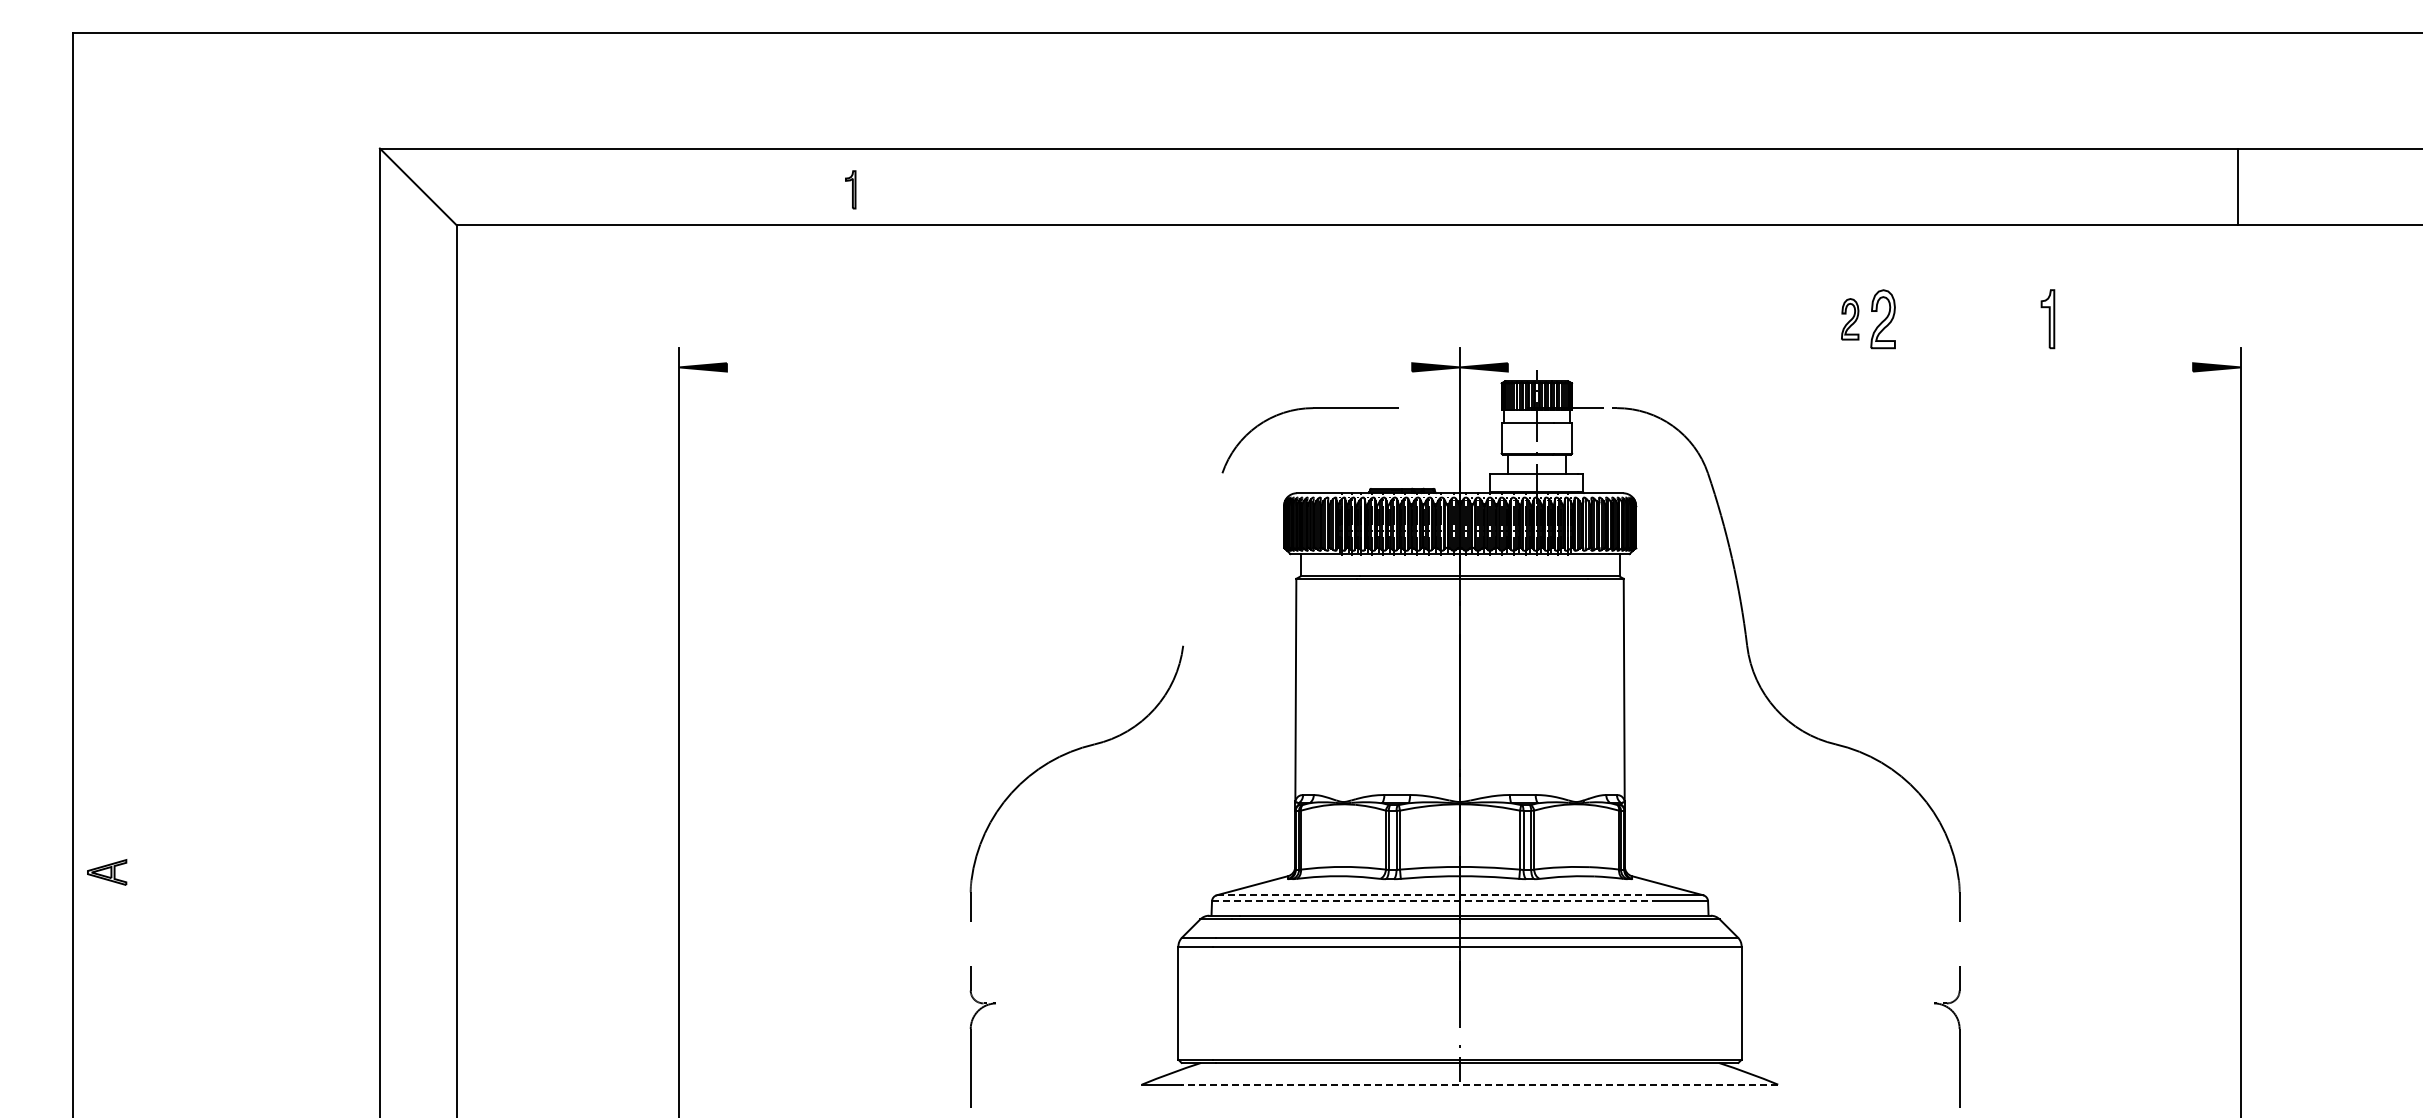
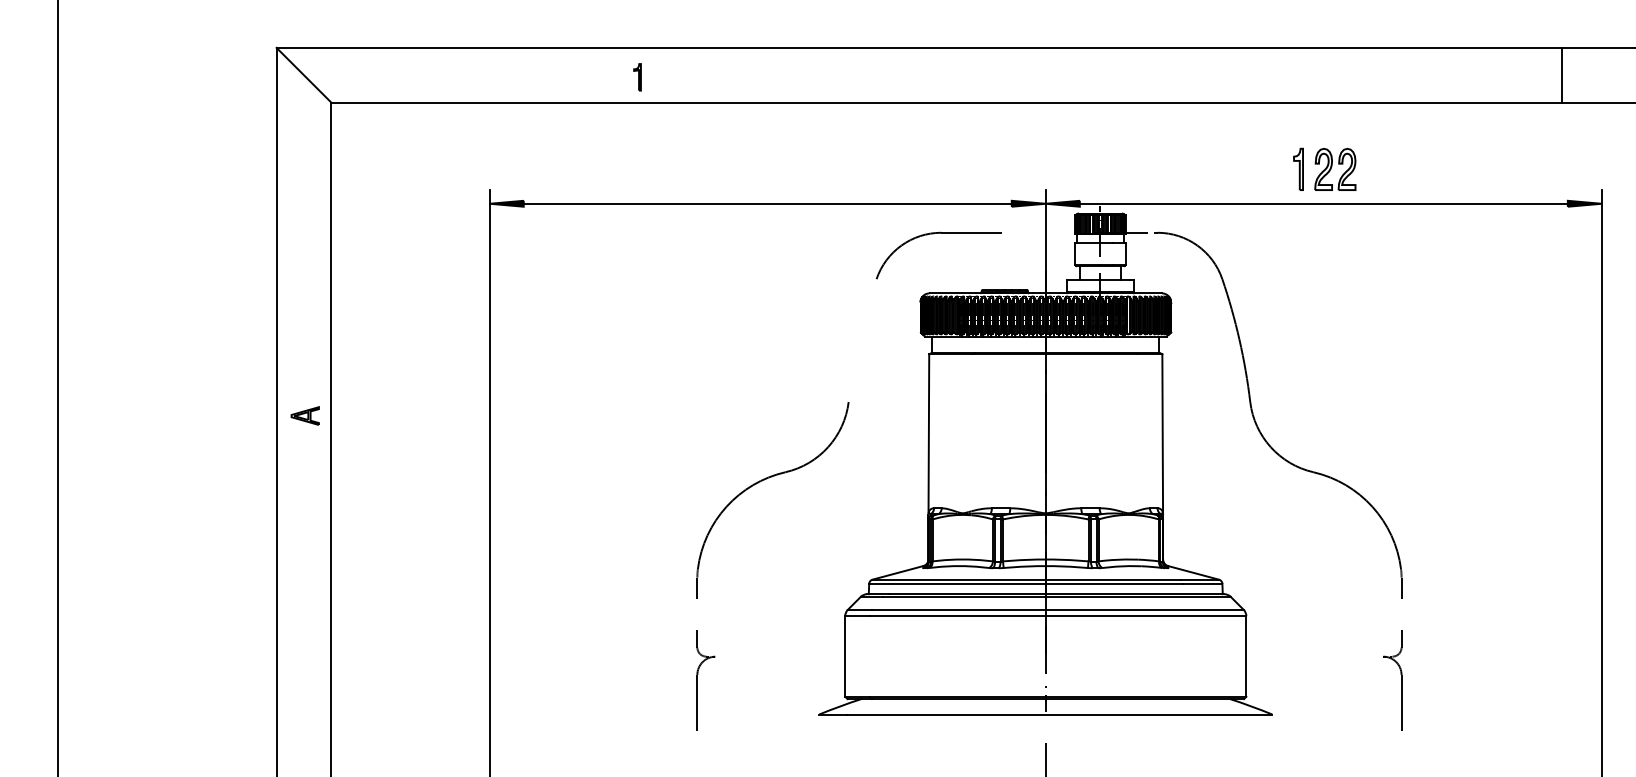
line: (2238, 186) -> (1562, 74), moved
part: (850, 189) -> (637, 77), moved
part: (1849, 319) -> (1323, 169), size x1.43
part: (2047, 319) -> (1298, 169), moved
line: (1069, 367) -> (767, 203), added
line: (1850, 367) -> (1323, 203), added
part: (107, 872) -> (305, 416), moved
line: (1433, 895) -> (1026, 579), dashed -> solid
line: (1432, 901) -> (1026, 584), dashed -> solid
line: (1479, 1084) -> (1059, 714), dashed -> solid

